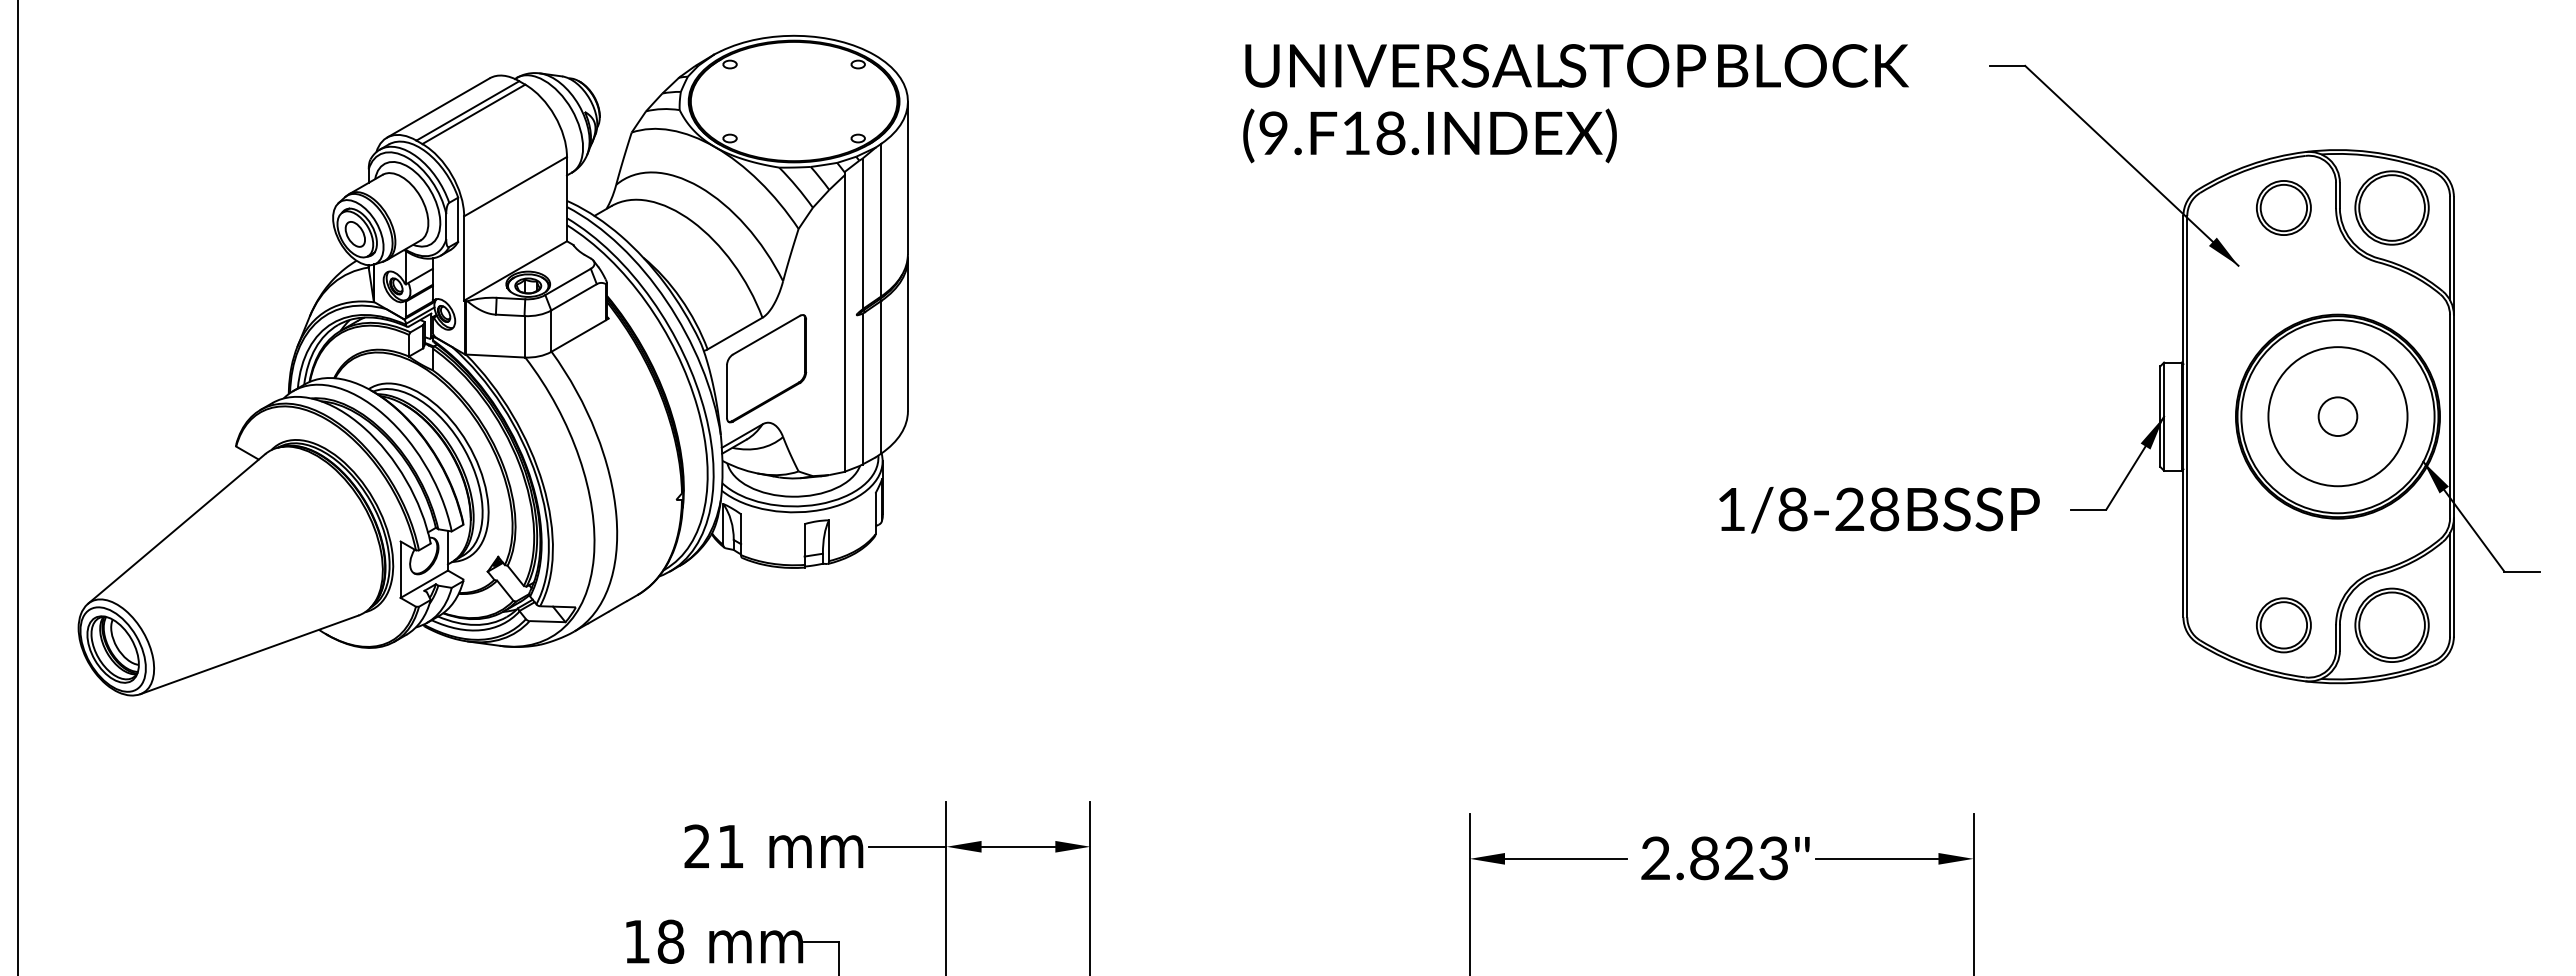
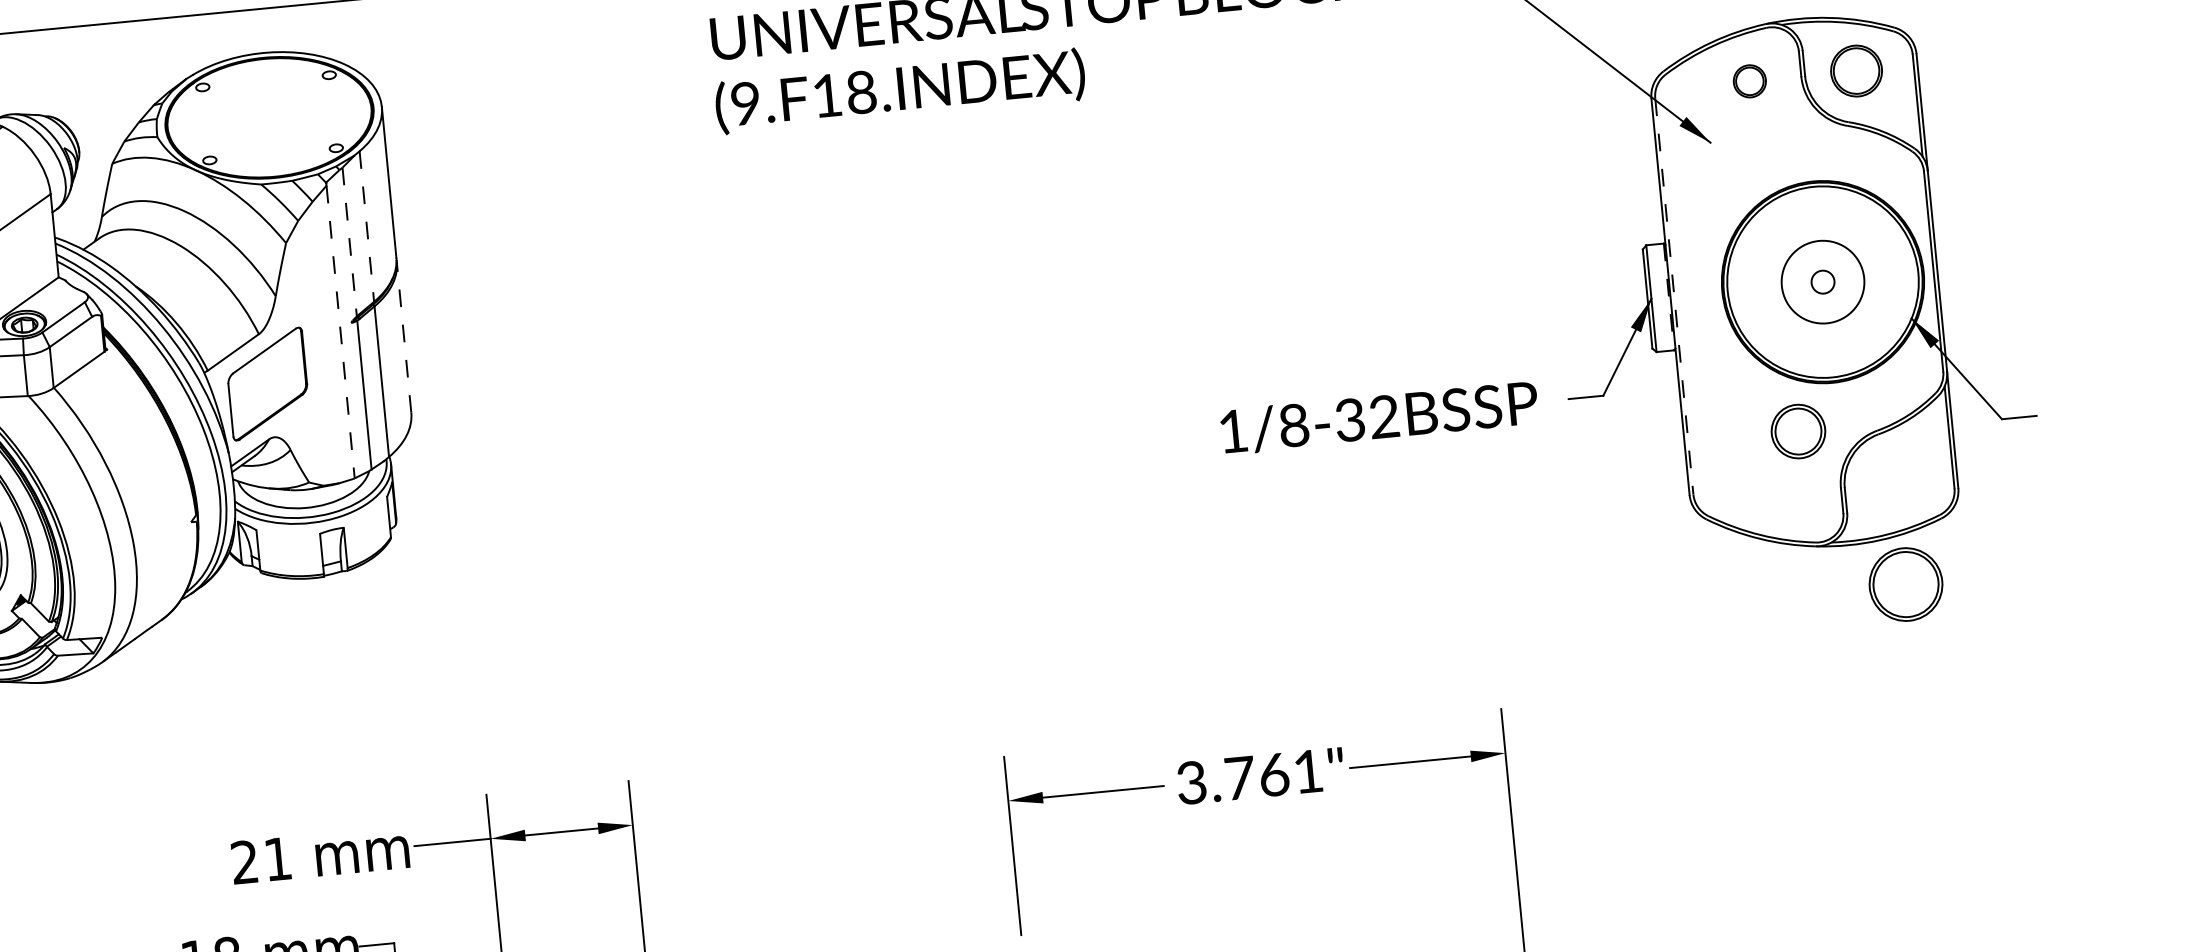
part: (2283, 207) -> (1749, 80), size x0.6
part: (2391, 207) -> (1855, 70), size x0.7
line: (881, 220) -> (367, 226), solid -> dashed
line: (862, 234) -> (349, 242), solid -> dashed
line: (844, 324) -> (340, 333), solid -> dashed
line: (907, 334) -> (403, 336), solid -> dashed
line: (2187, 416) -> (1674, 296), solid -> dashed
circle: (2337, 416) -> (1822, 282), size x0.6
circle: (2337, 416) -> (1822, 282), size x0.6
line: (2181, 417) -> (1668, 297), solid -> dashed
text: (1867, 509) -> (1367, 418), 1/8-28 -> 1/8-32
part: (2391, 624) -> (1905, 583), moved
part: (2283, 625) -> (1798, 431), moved
text: (1714, 858) -> (1249, 777), 2.823" -> 3.761"

